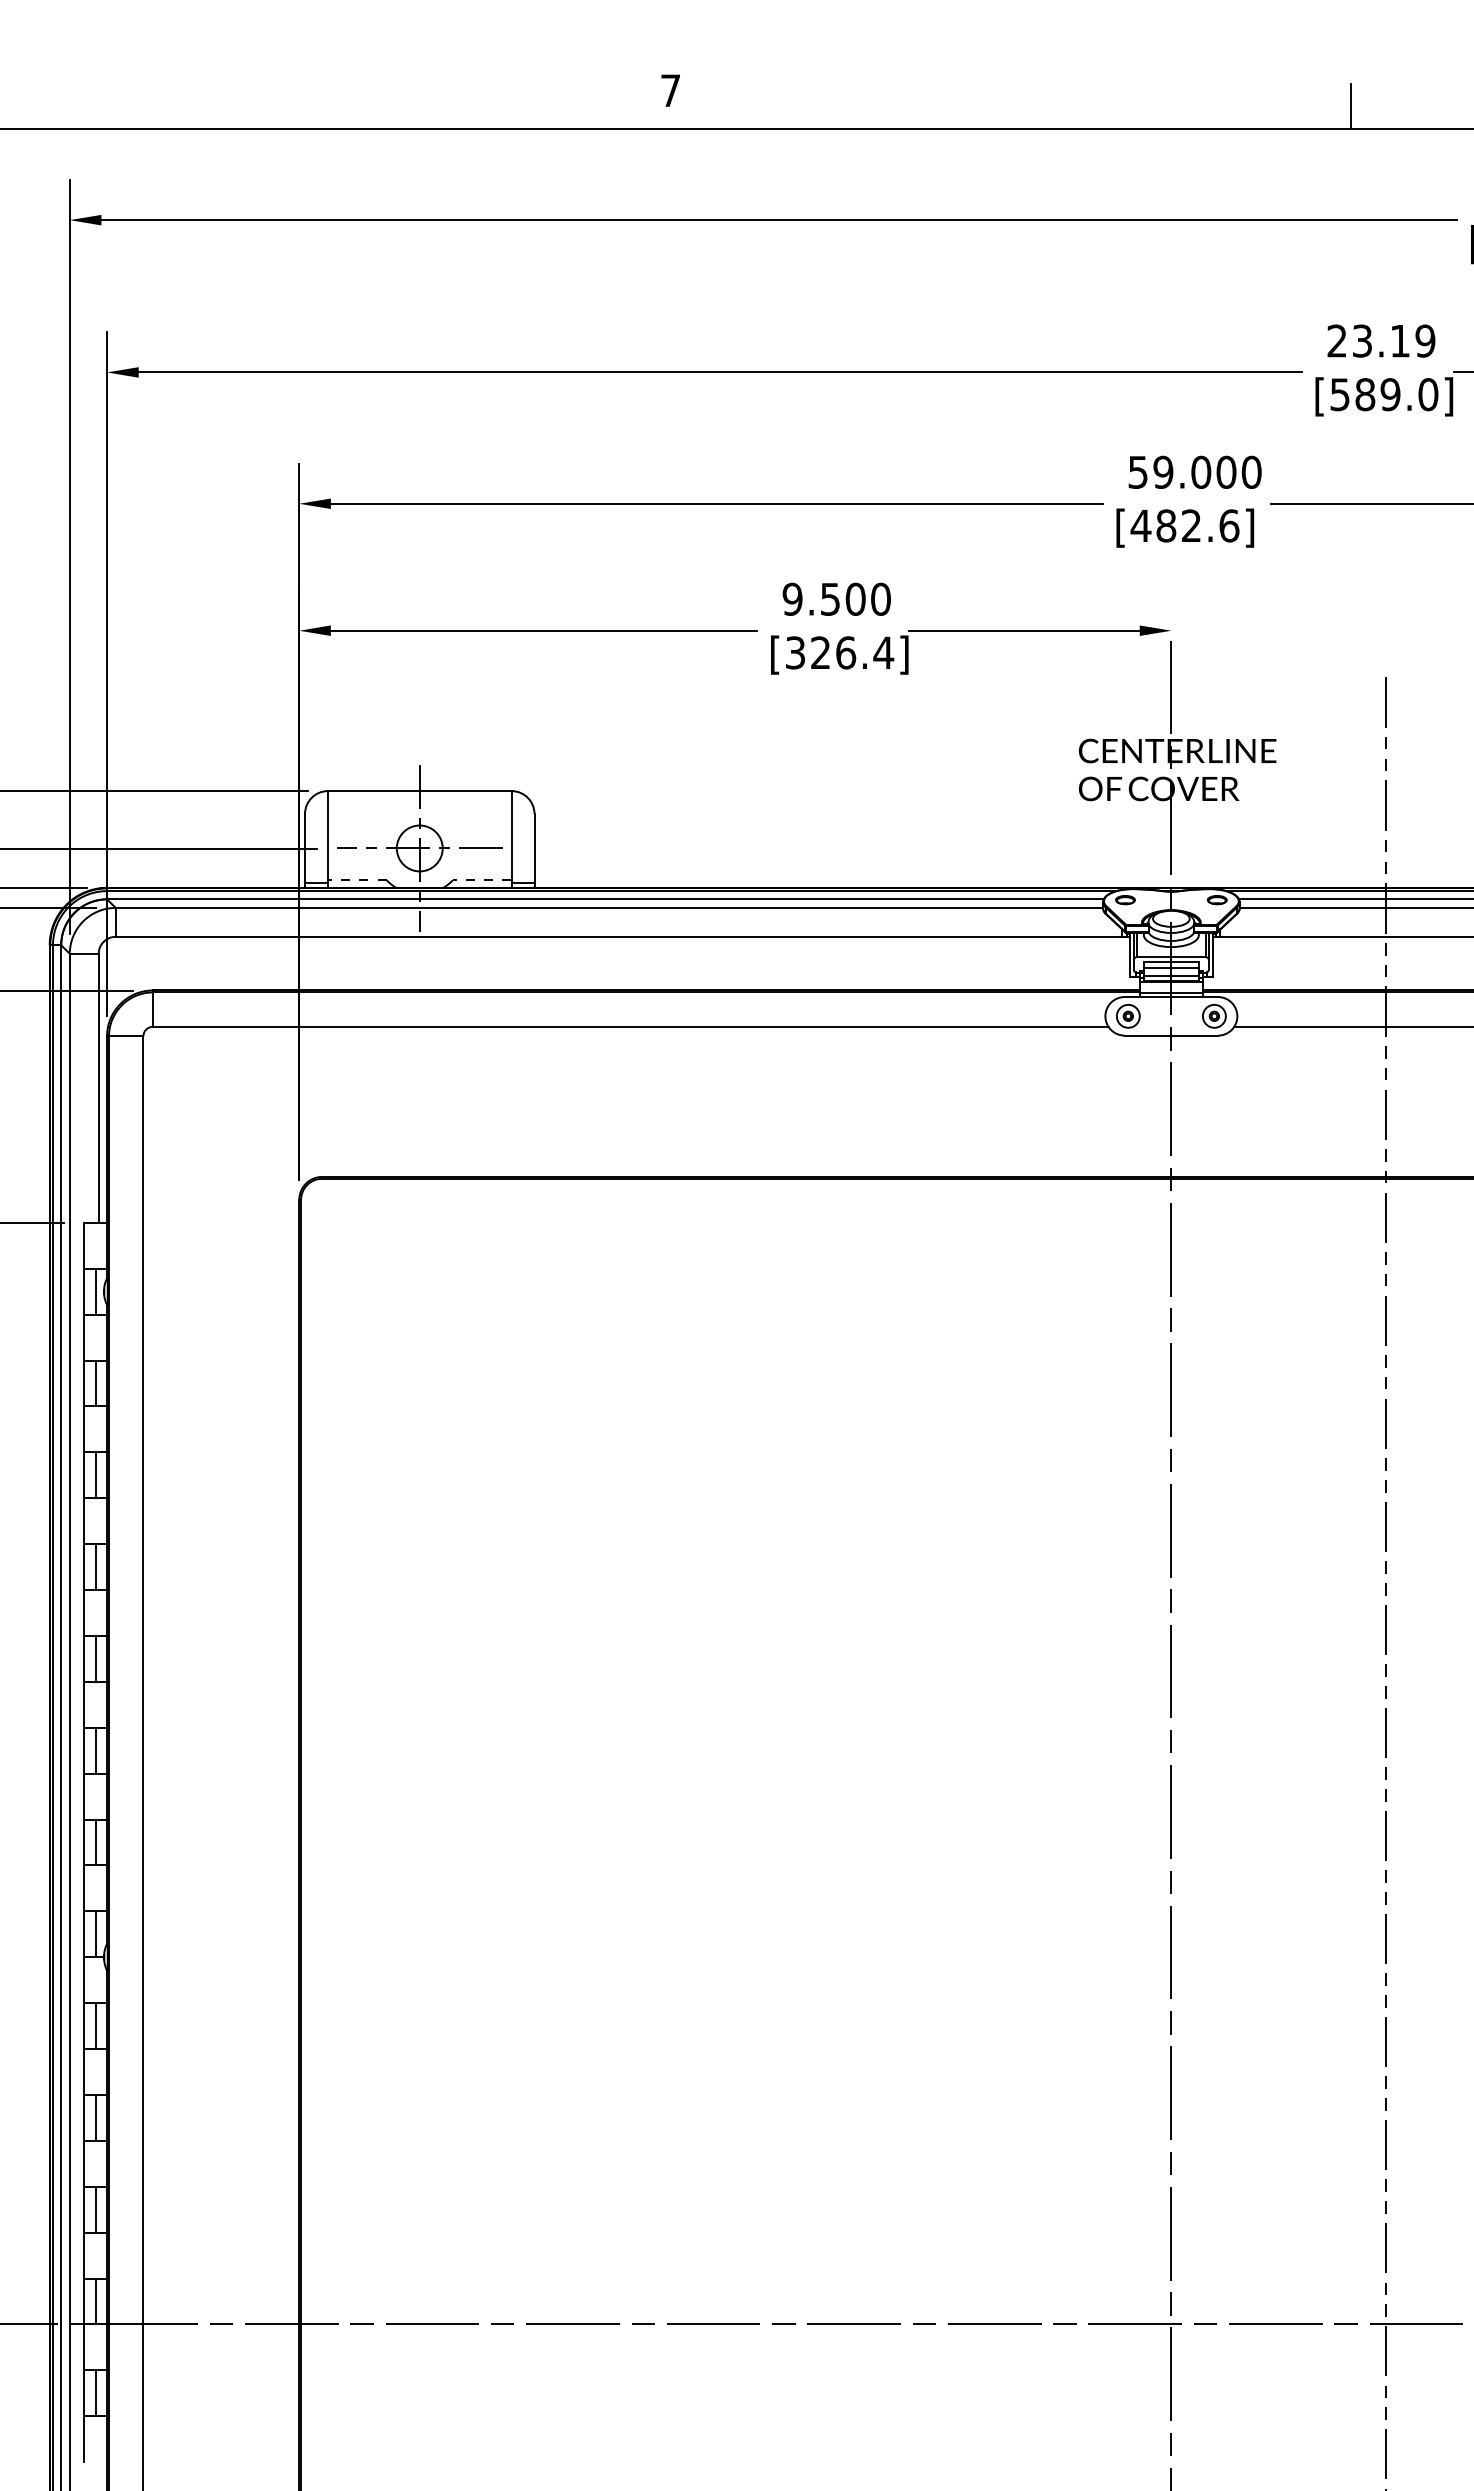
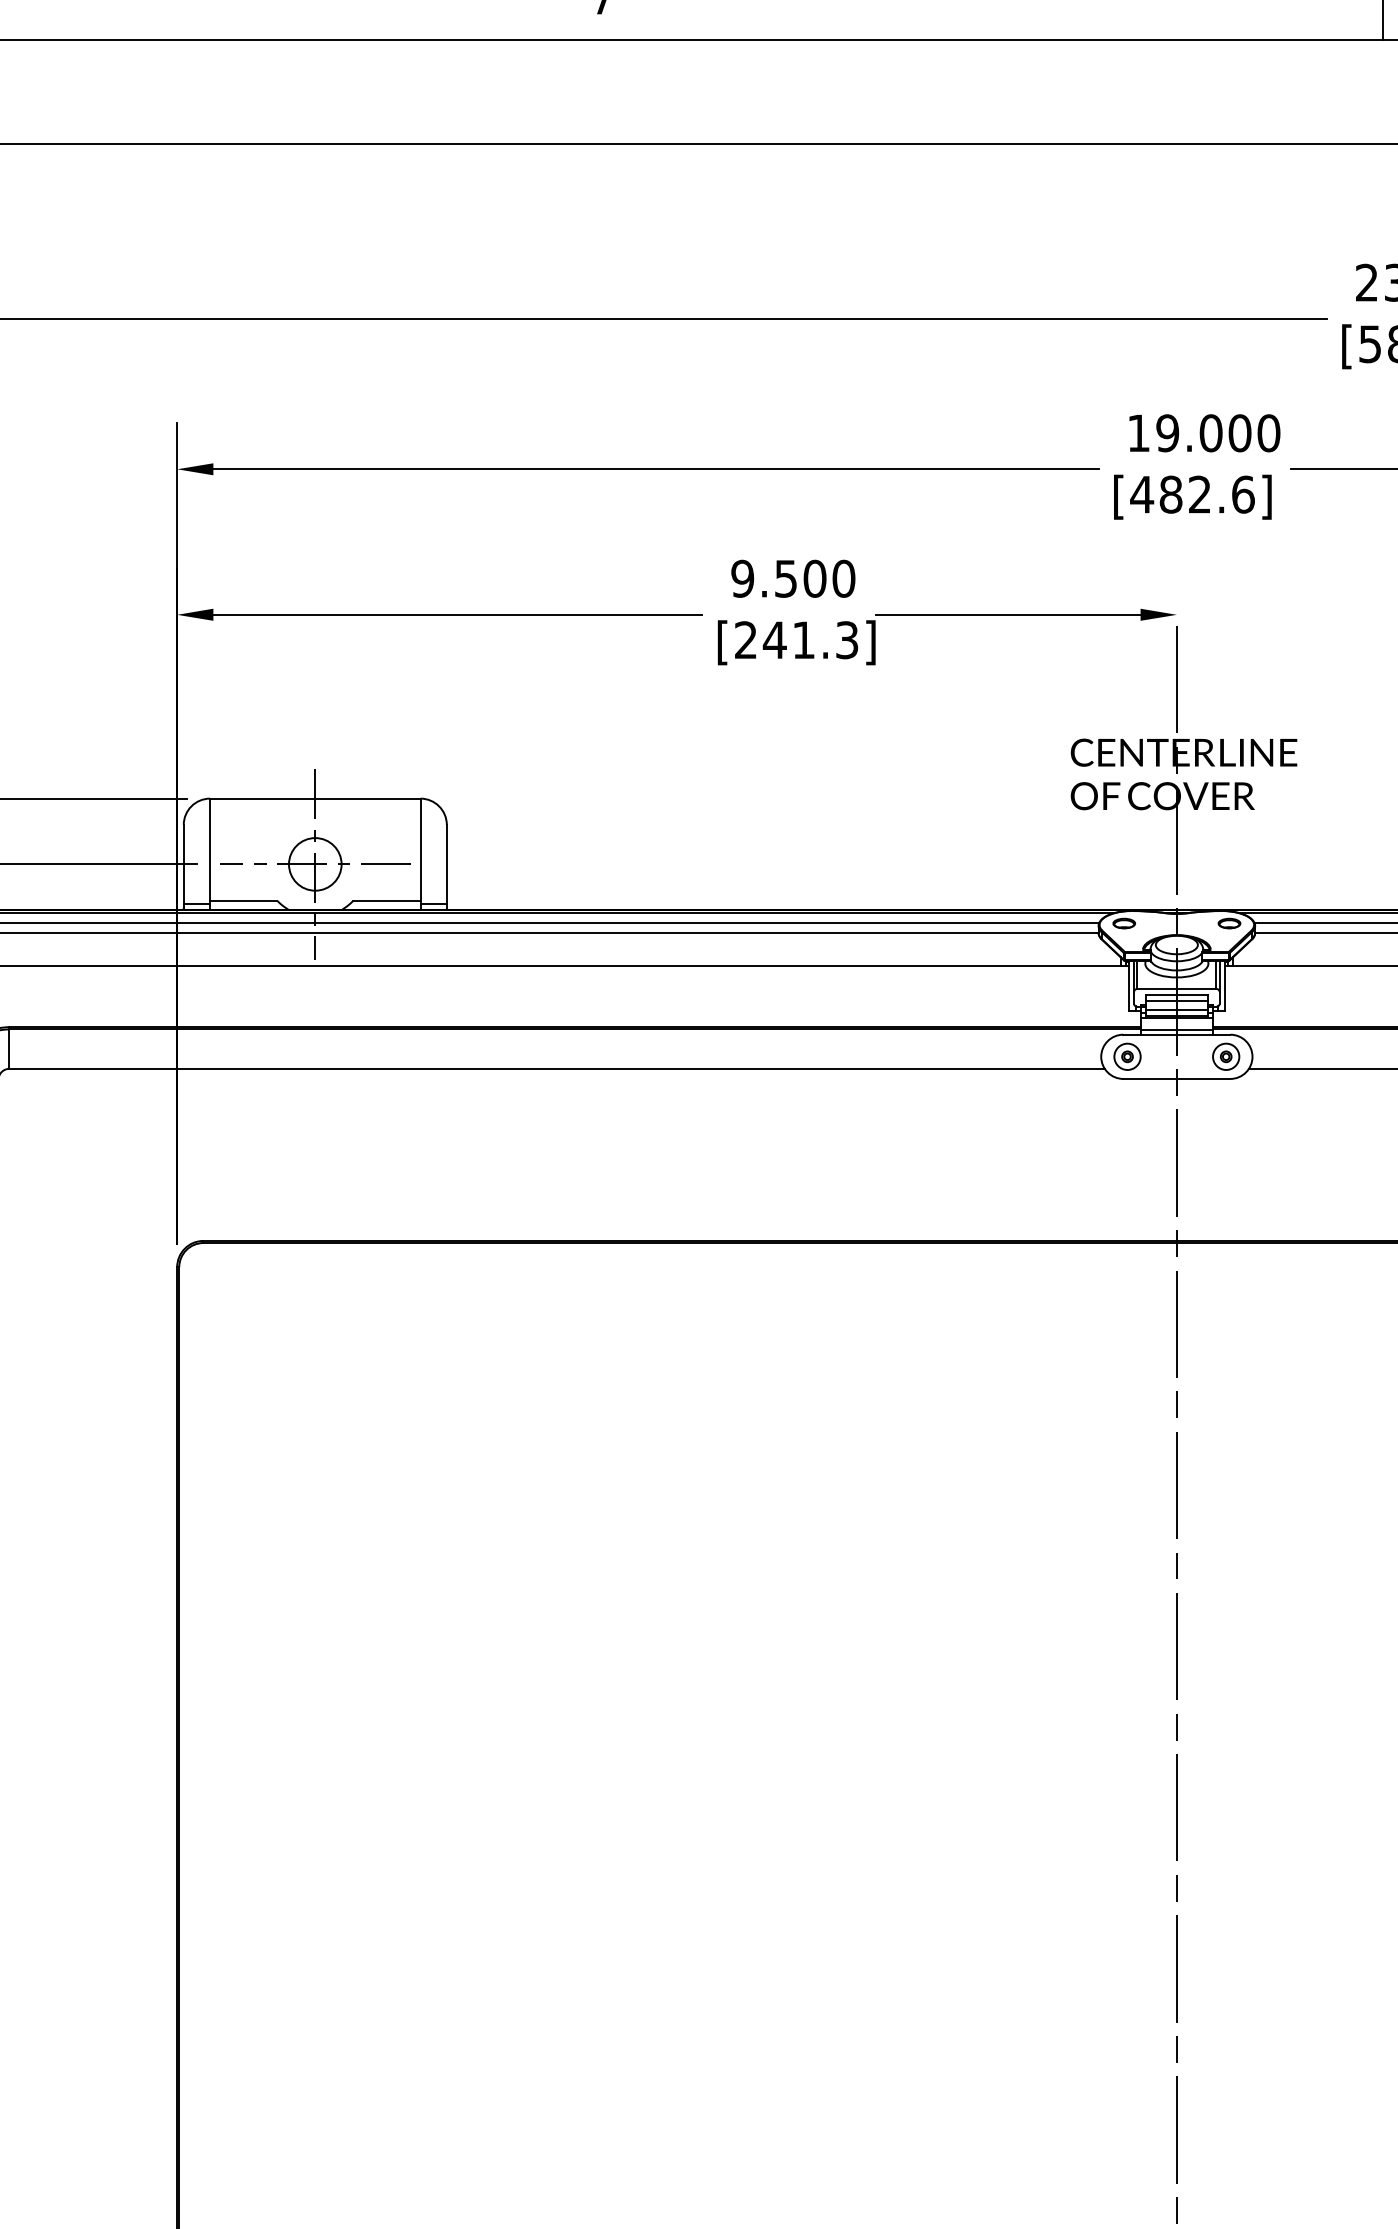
text: (1137, 472) -> (1138, 433), 59.000 -> 19.000
text: (840, 652) -> (797, 639), [326.4] -> [241.3]
line: (356, 880) -> (242, 901), dashed -> solid
line: (481, 880) -> (386, 901), dashed -> solid

